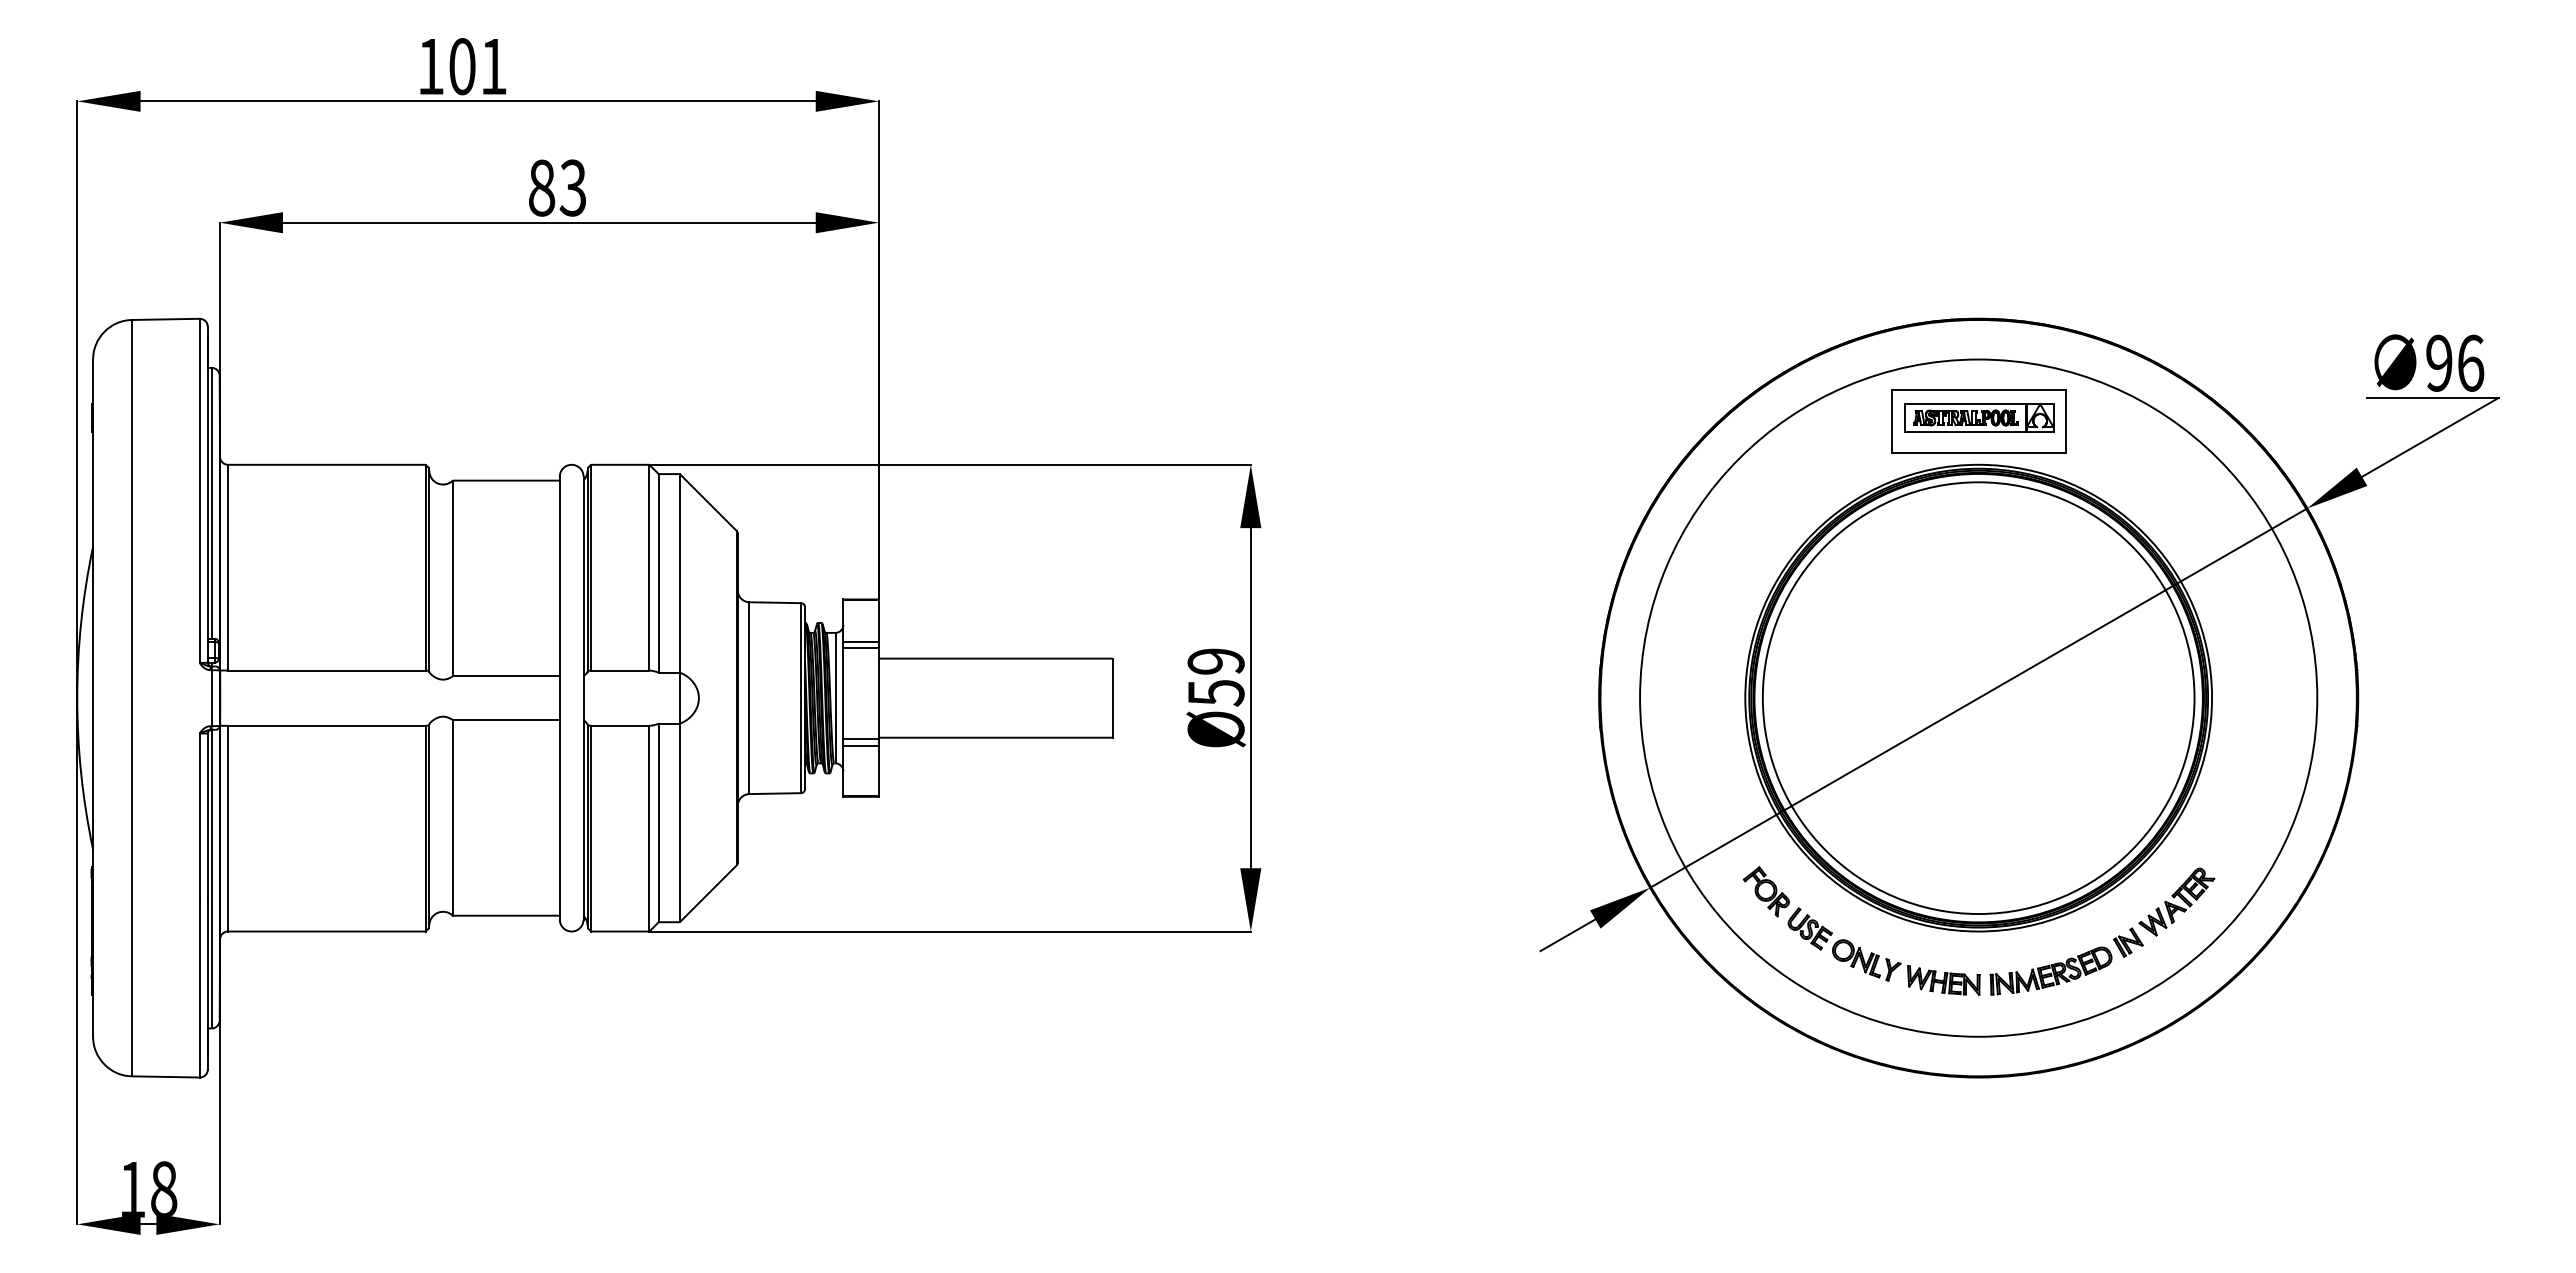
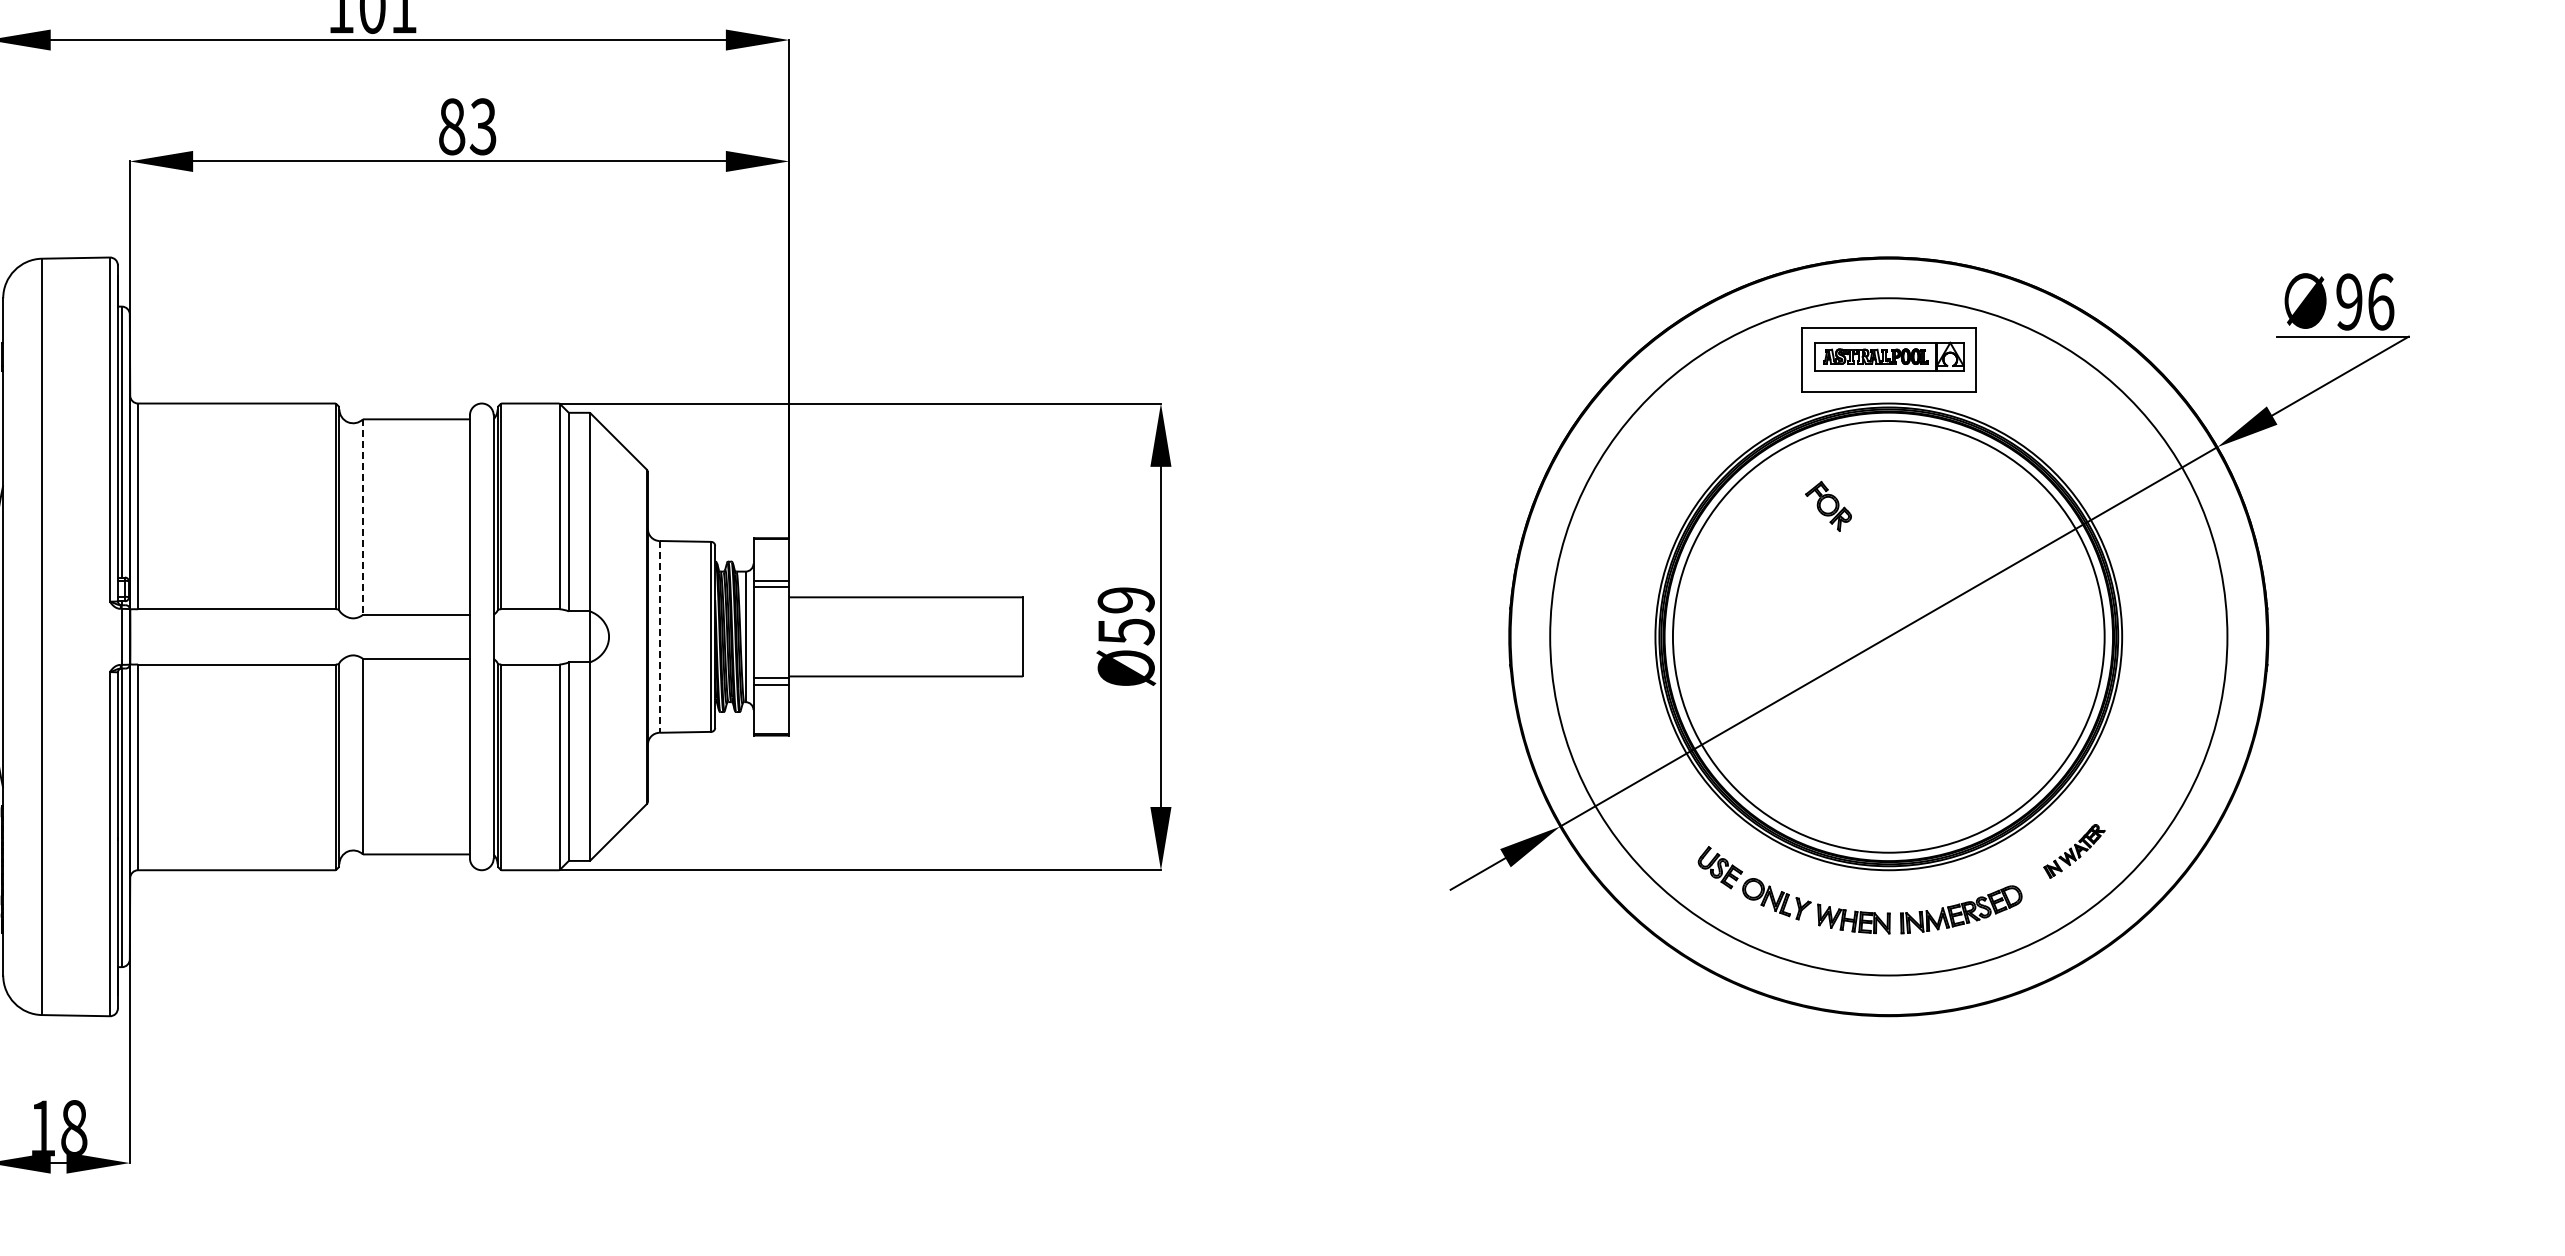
line: (452, 578) -> (362, 517), solid -> dashed
line: (749, 698) -> (659, 637), solid -> dashed
part: (1765, 891) -> (1827, 506), moved
part: (2164, 912) -> (2074, 851), size x0.6

